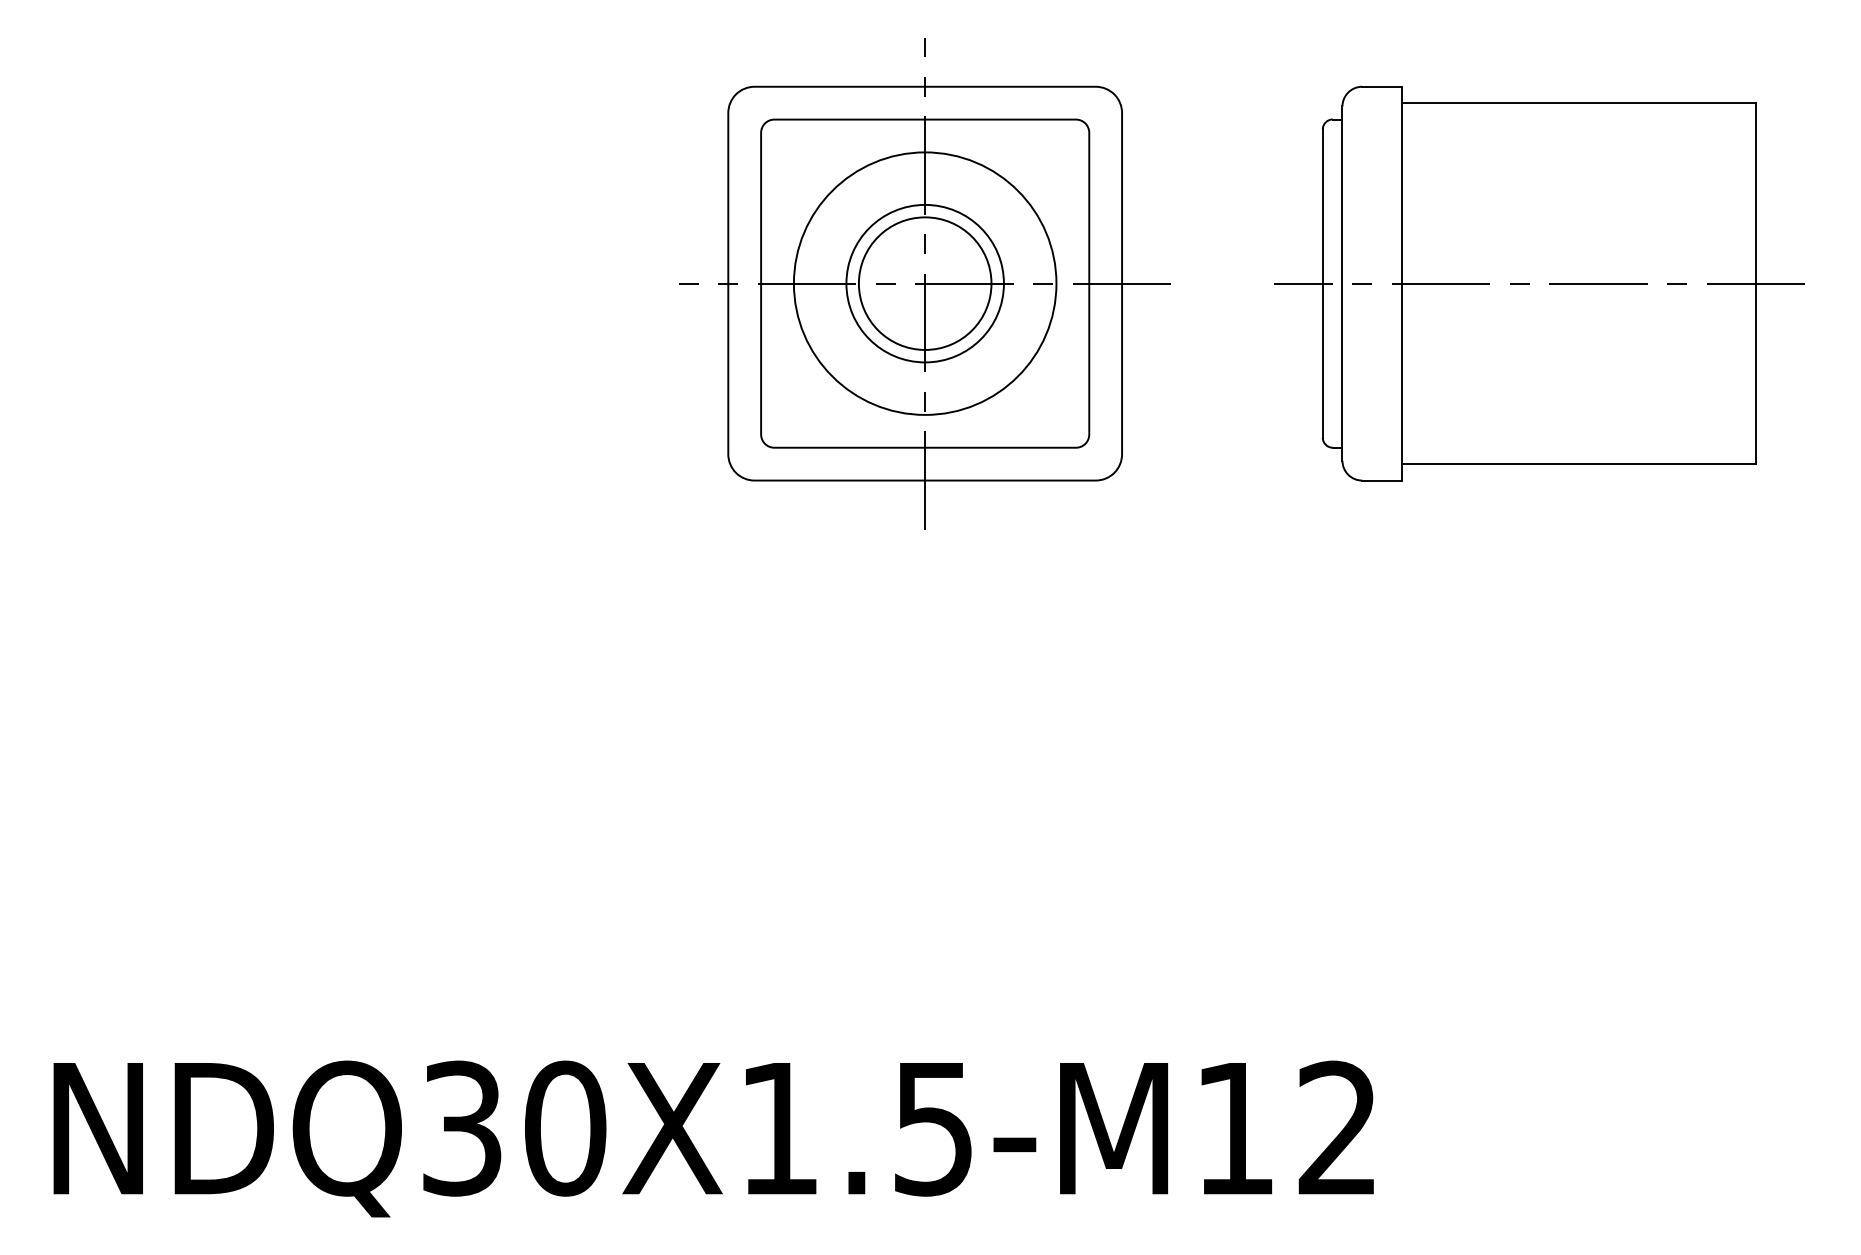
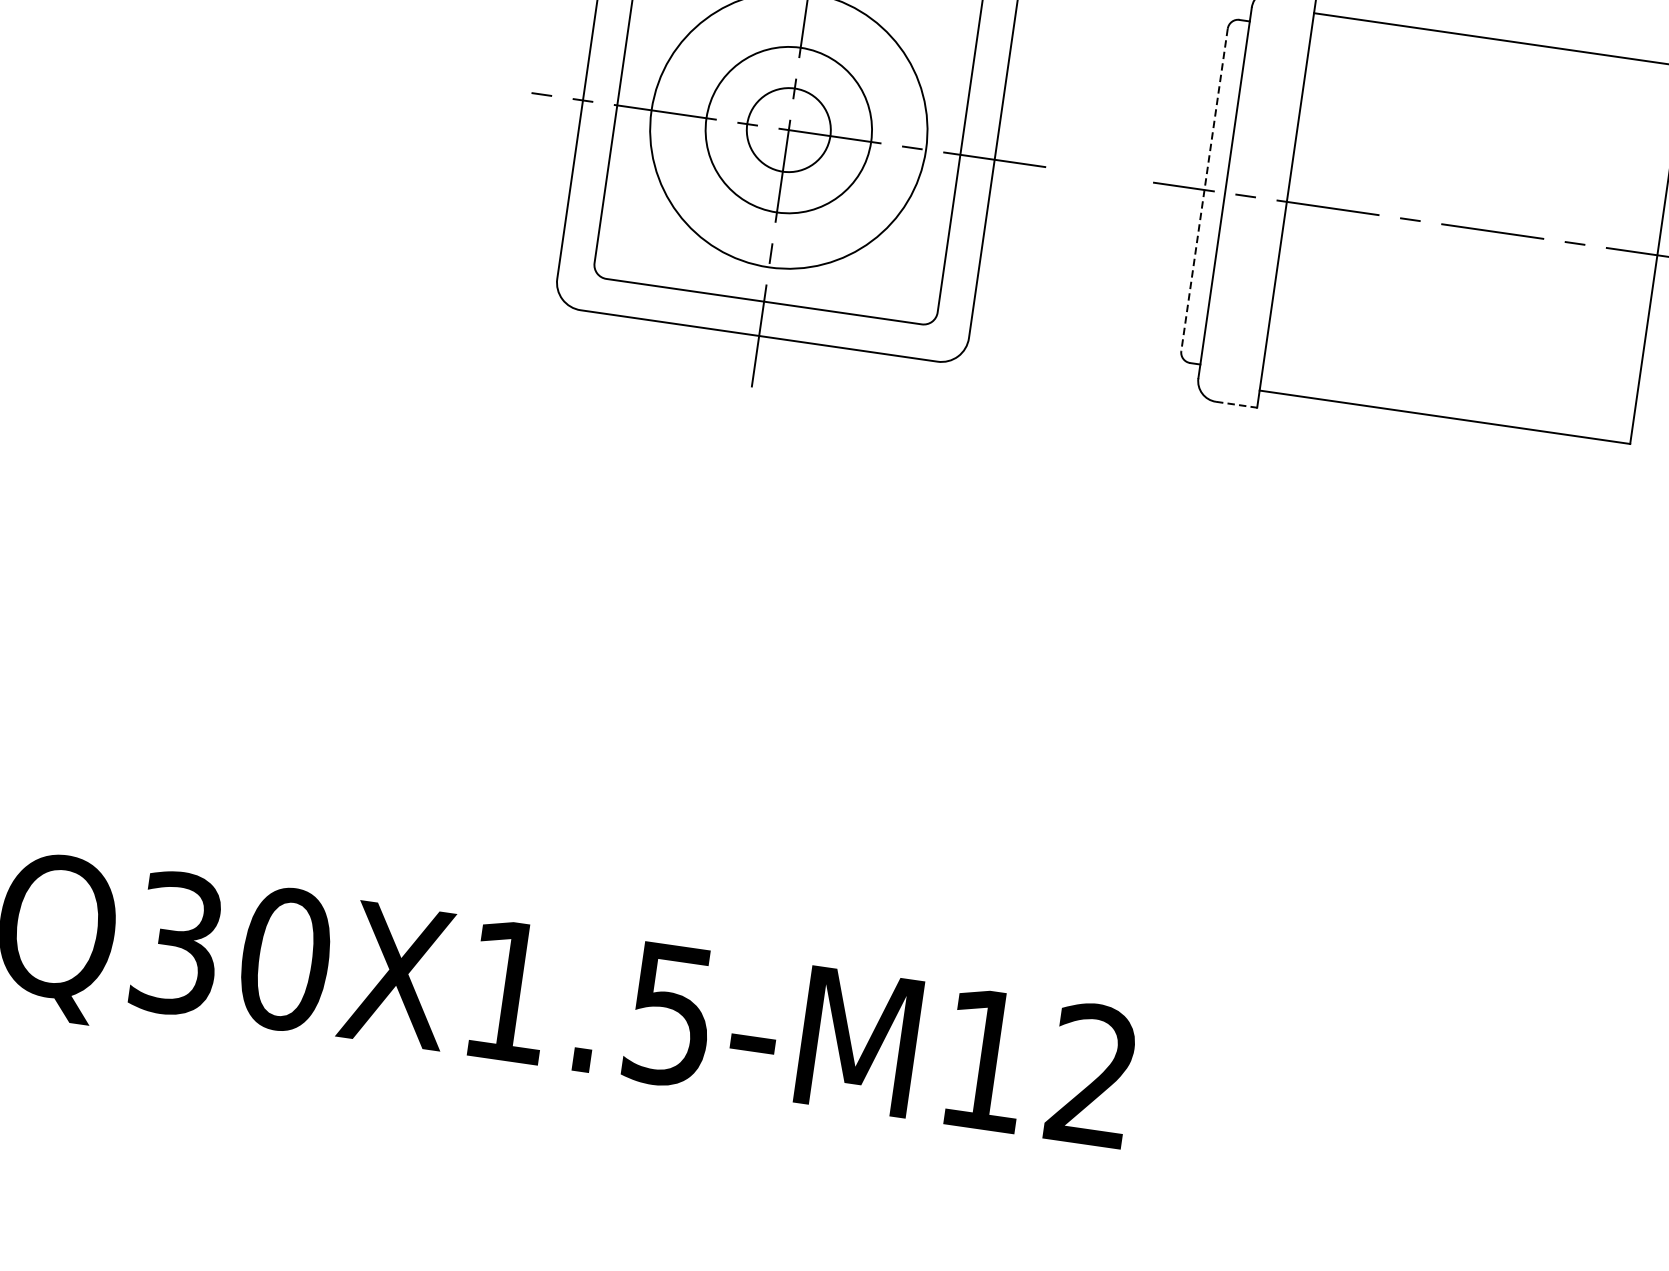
circle: (924, 283) -> (788, 129), size x0.6
line: (1322, 284) -> (1204, 190), solid -> dashed
line: (1381, 480) -> (1236, 404), solid -> dashed

